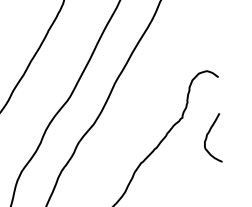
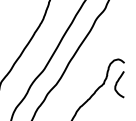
curve: (208, 138) -> (117, 84), moved

